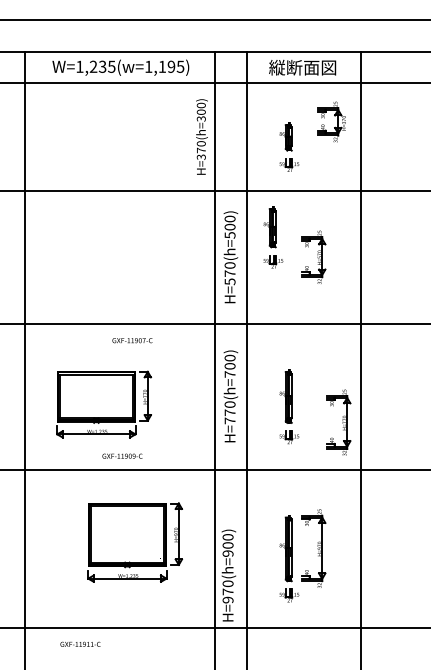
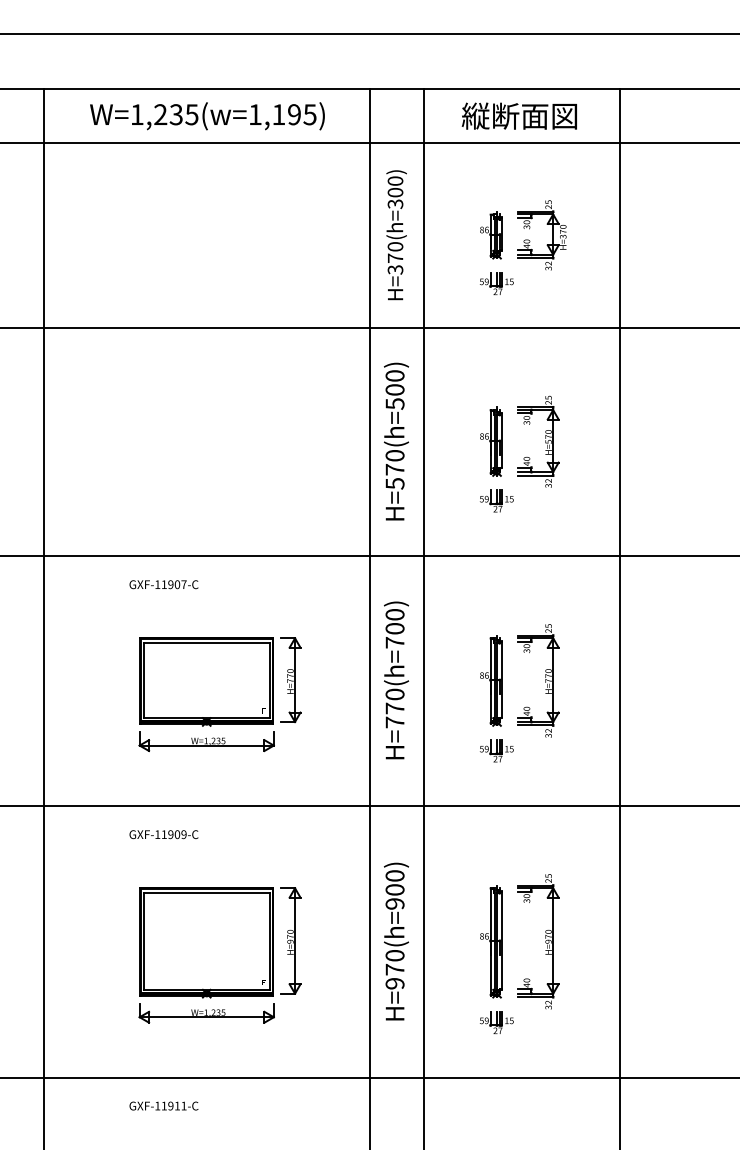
part: (331, 121) -> (541, 234), moved
text: (201, 136) -> (395, 234), moved
part: (273, 237) -> (497, 459), moved
text: (132, 340) -> (164, 584), moved
part: (104, 404) -> (220, 694), moved
part: (338, 422) -> (538, 680), moved
text: (122, 455) -> (164, 833), moved
part: (134, 542) -> (218, 955), moved
text: (228, 575) -> (395, 941), moved
text: (80, 643) -> (164, 1104), moved

